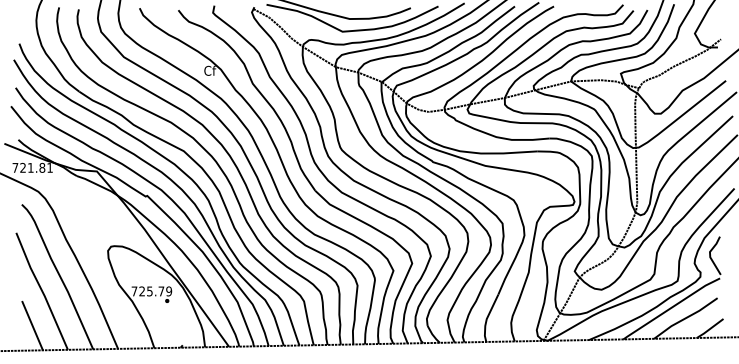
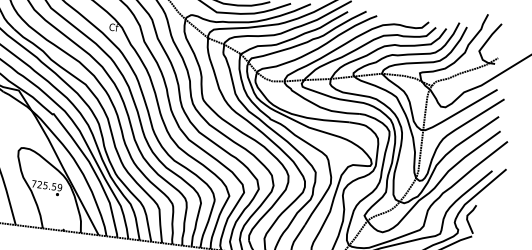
text: (161, 291) -> (54, 186), 725.79 -> 725.59

